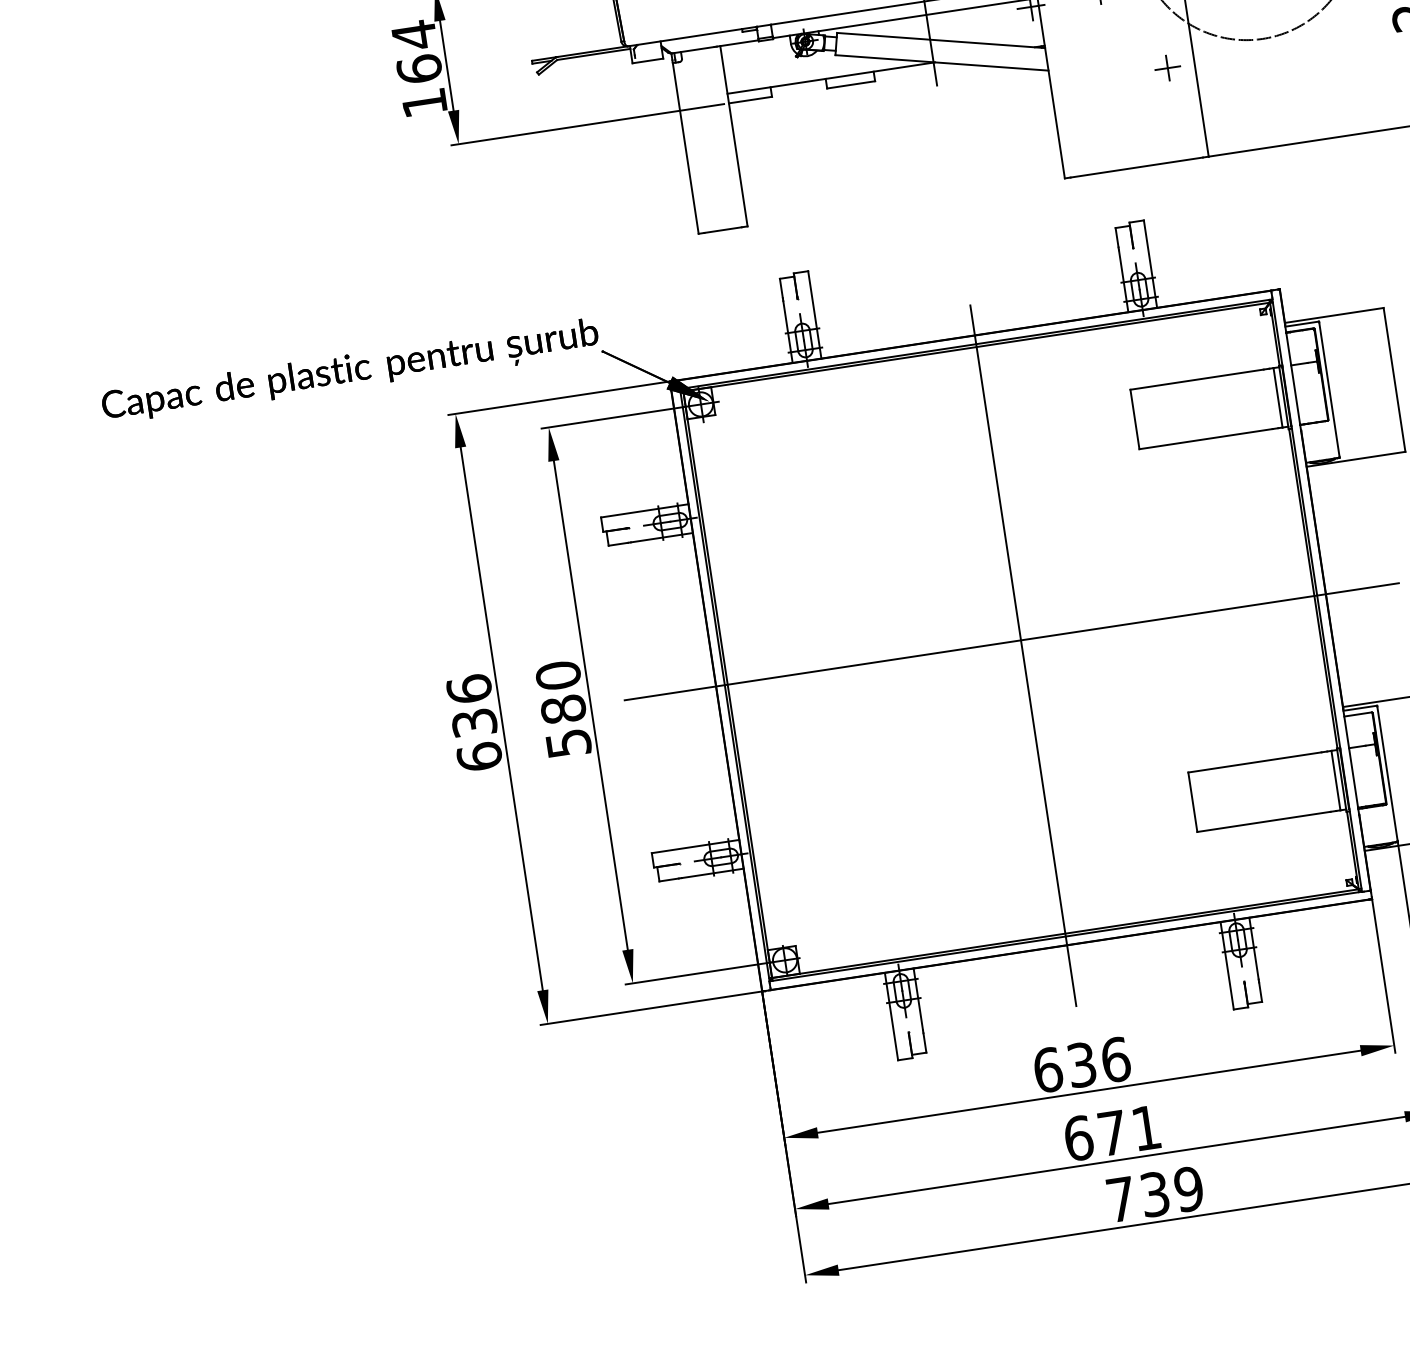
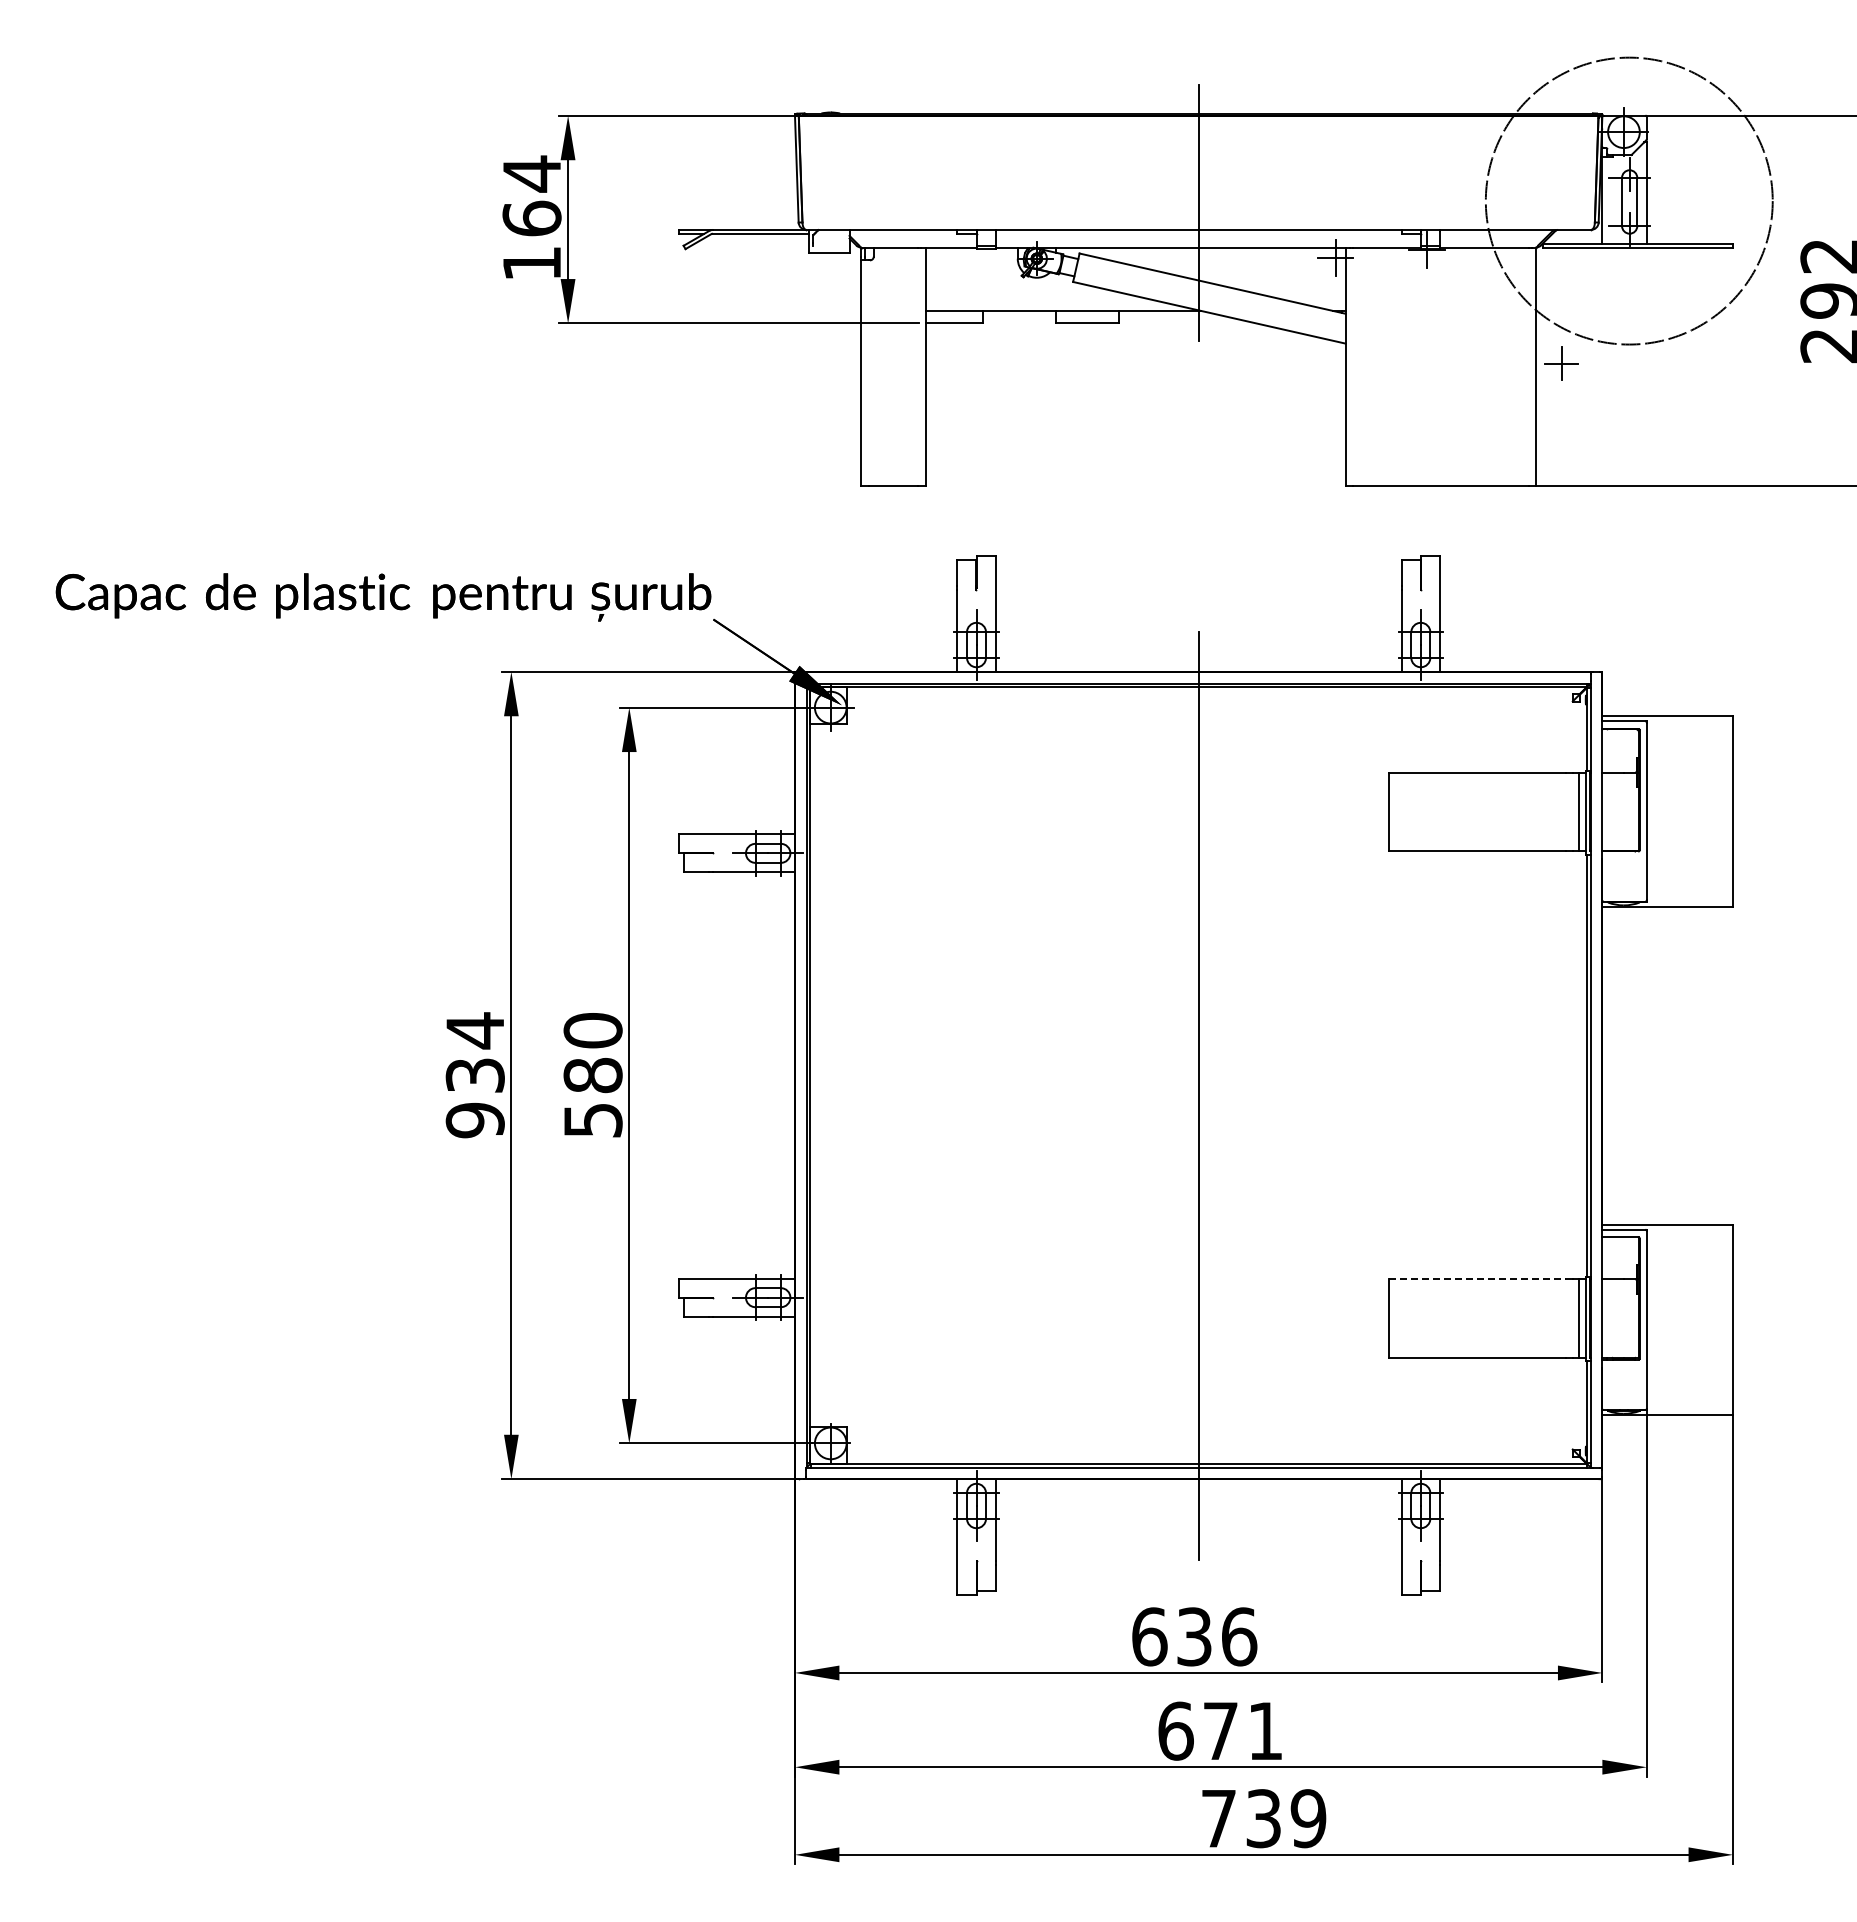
part: (1167, 67) -> (1561, 363), moved
line: (1011, 641) -> (1186, 1075), removed
text: (473, 723) -> (474, 1075), 636 -> 934
line: (1255, 762) -> (1478, 1279), solid -> dashed

